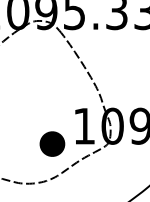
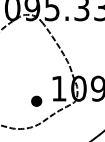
part: (52, 144) -> (36, 101), size x0.62

